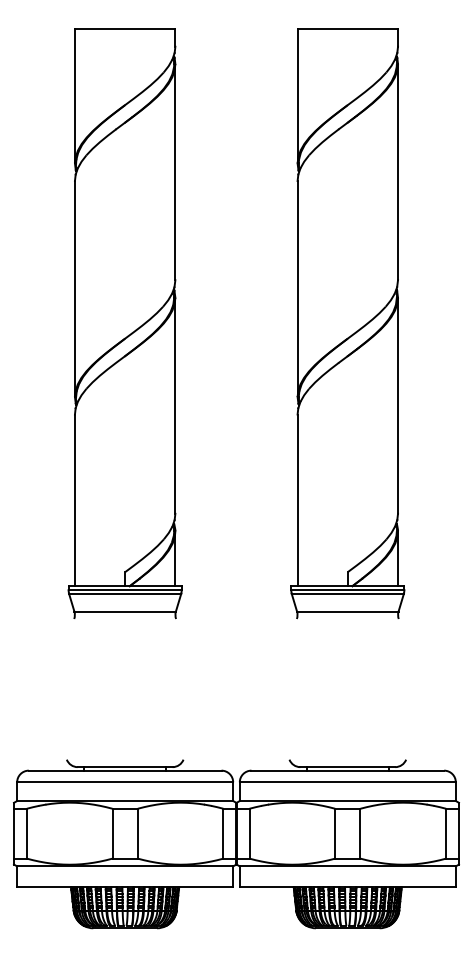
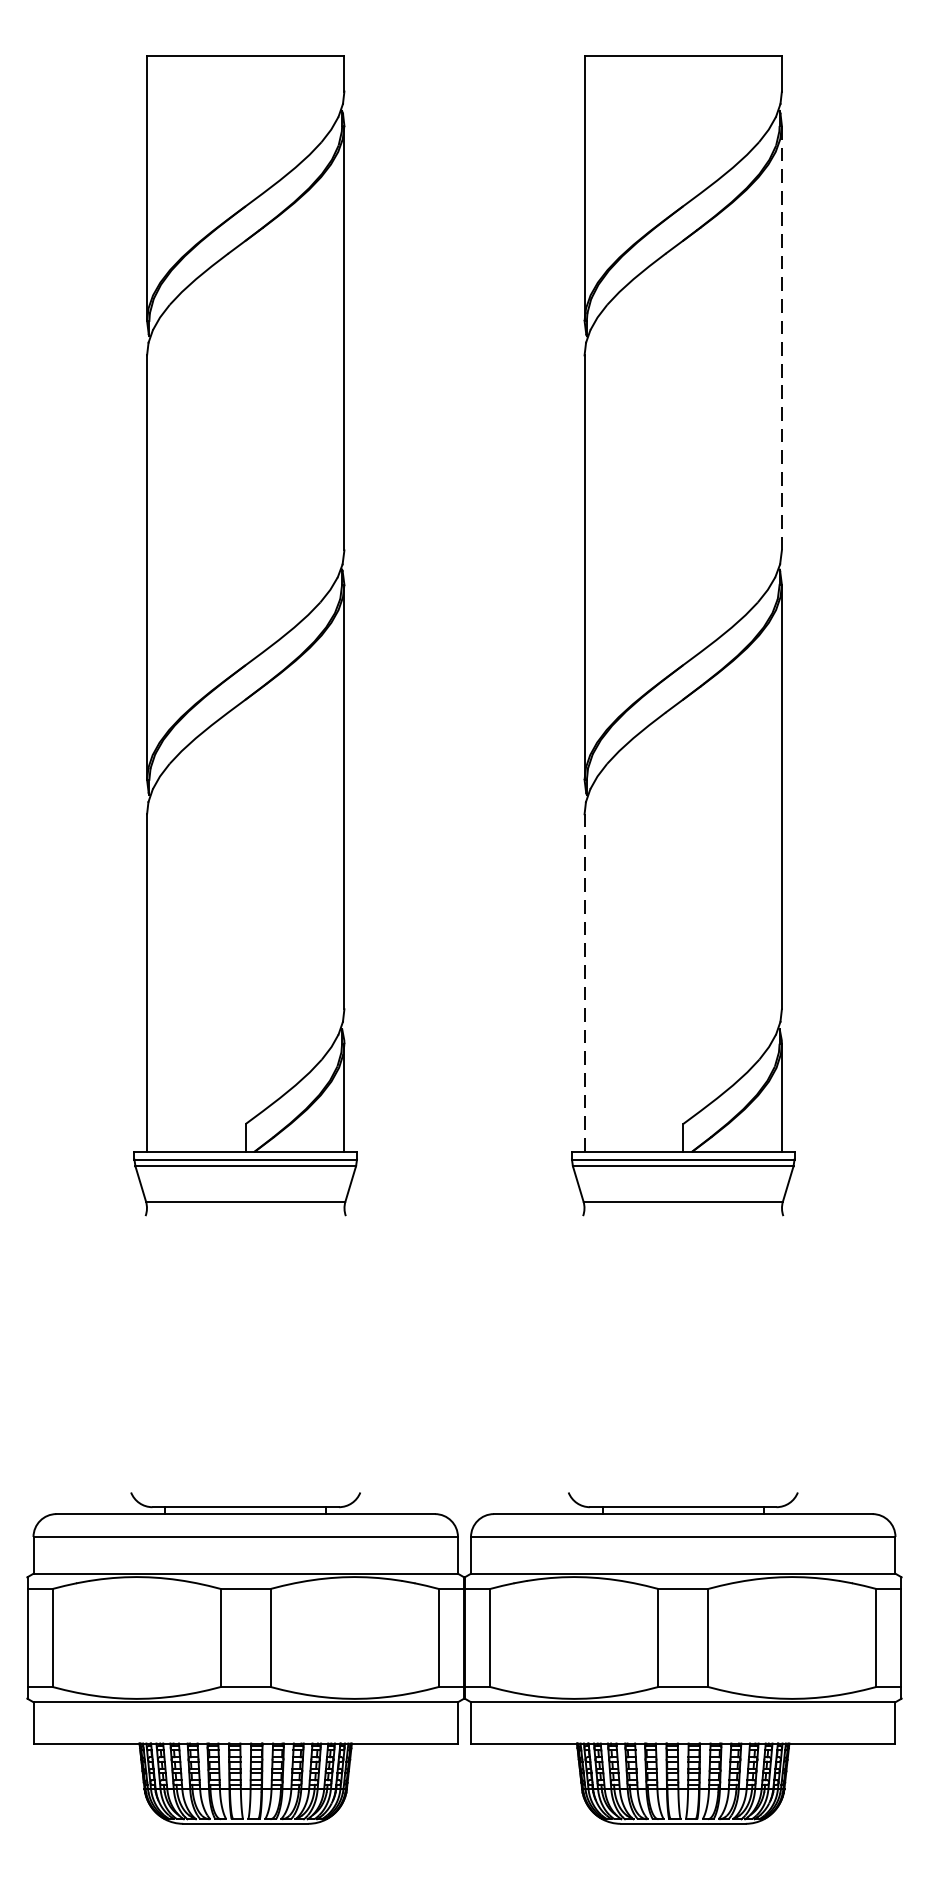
line: (398, 171) -> (782, 336), solid -> dashed
line: (297, 500) -> (584, 983), solid -> dashed

